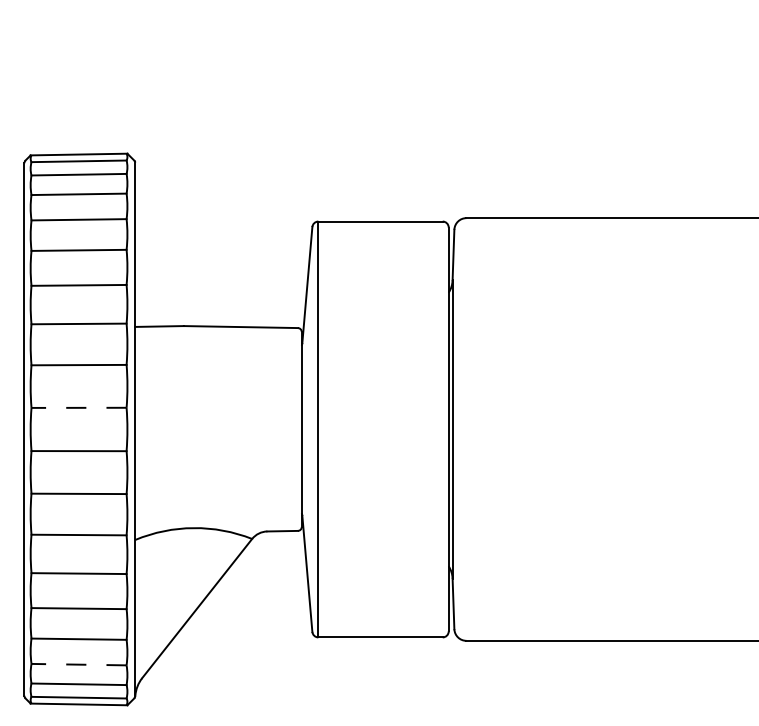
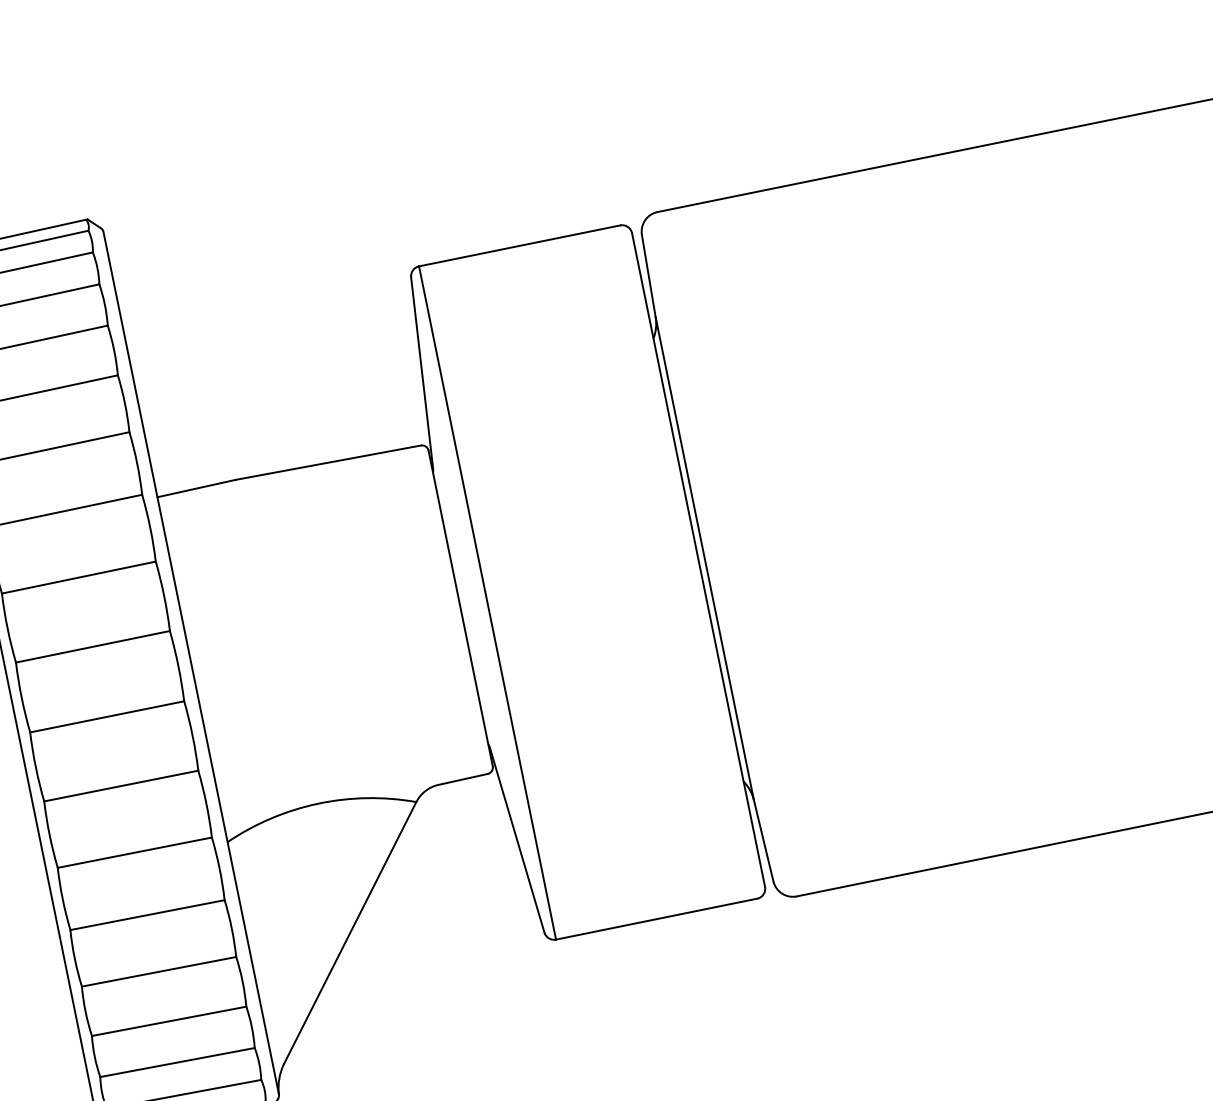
line: (79, 407) -> (93, 646), dashed -> solid
line: (79, 664) -> (178, 1062), dashed -> solid

